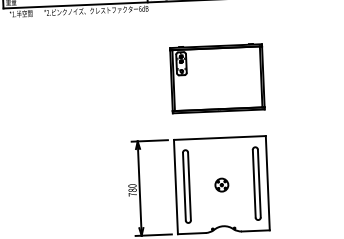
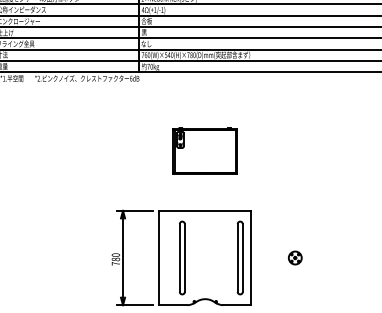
part: (216, 77) -> (204, 150), size x0.7
part: (222, 184) -> (295, 257), moved
part: (187, 186) -> (182, 257), moved

